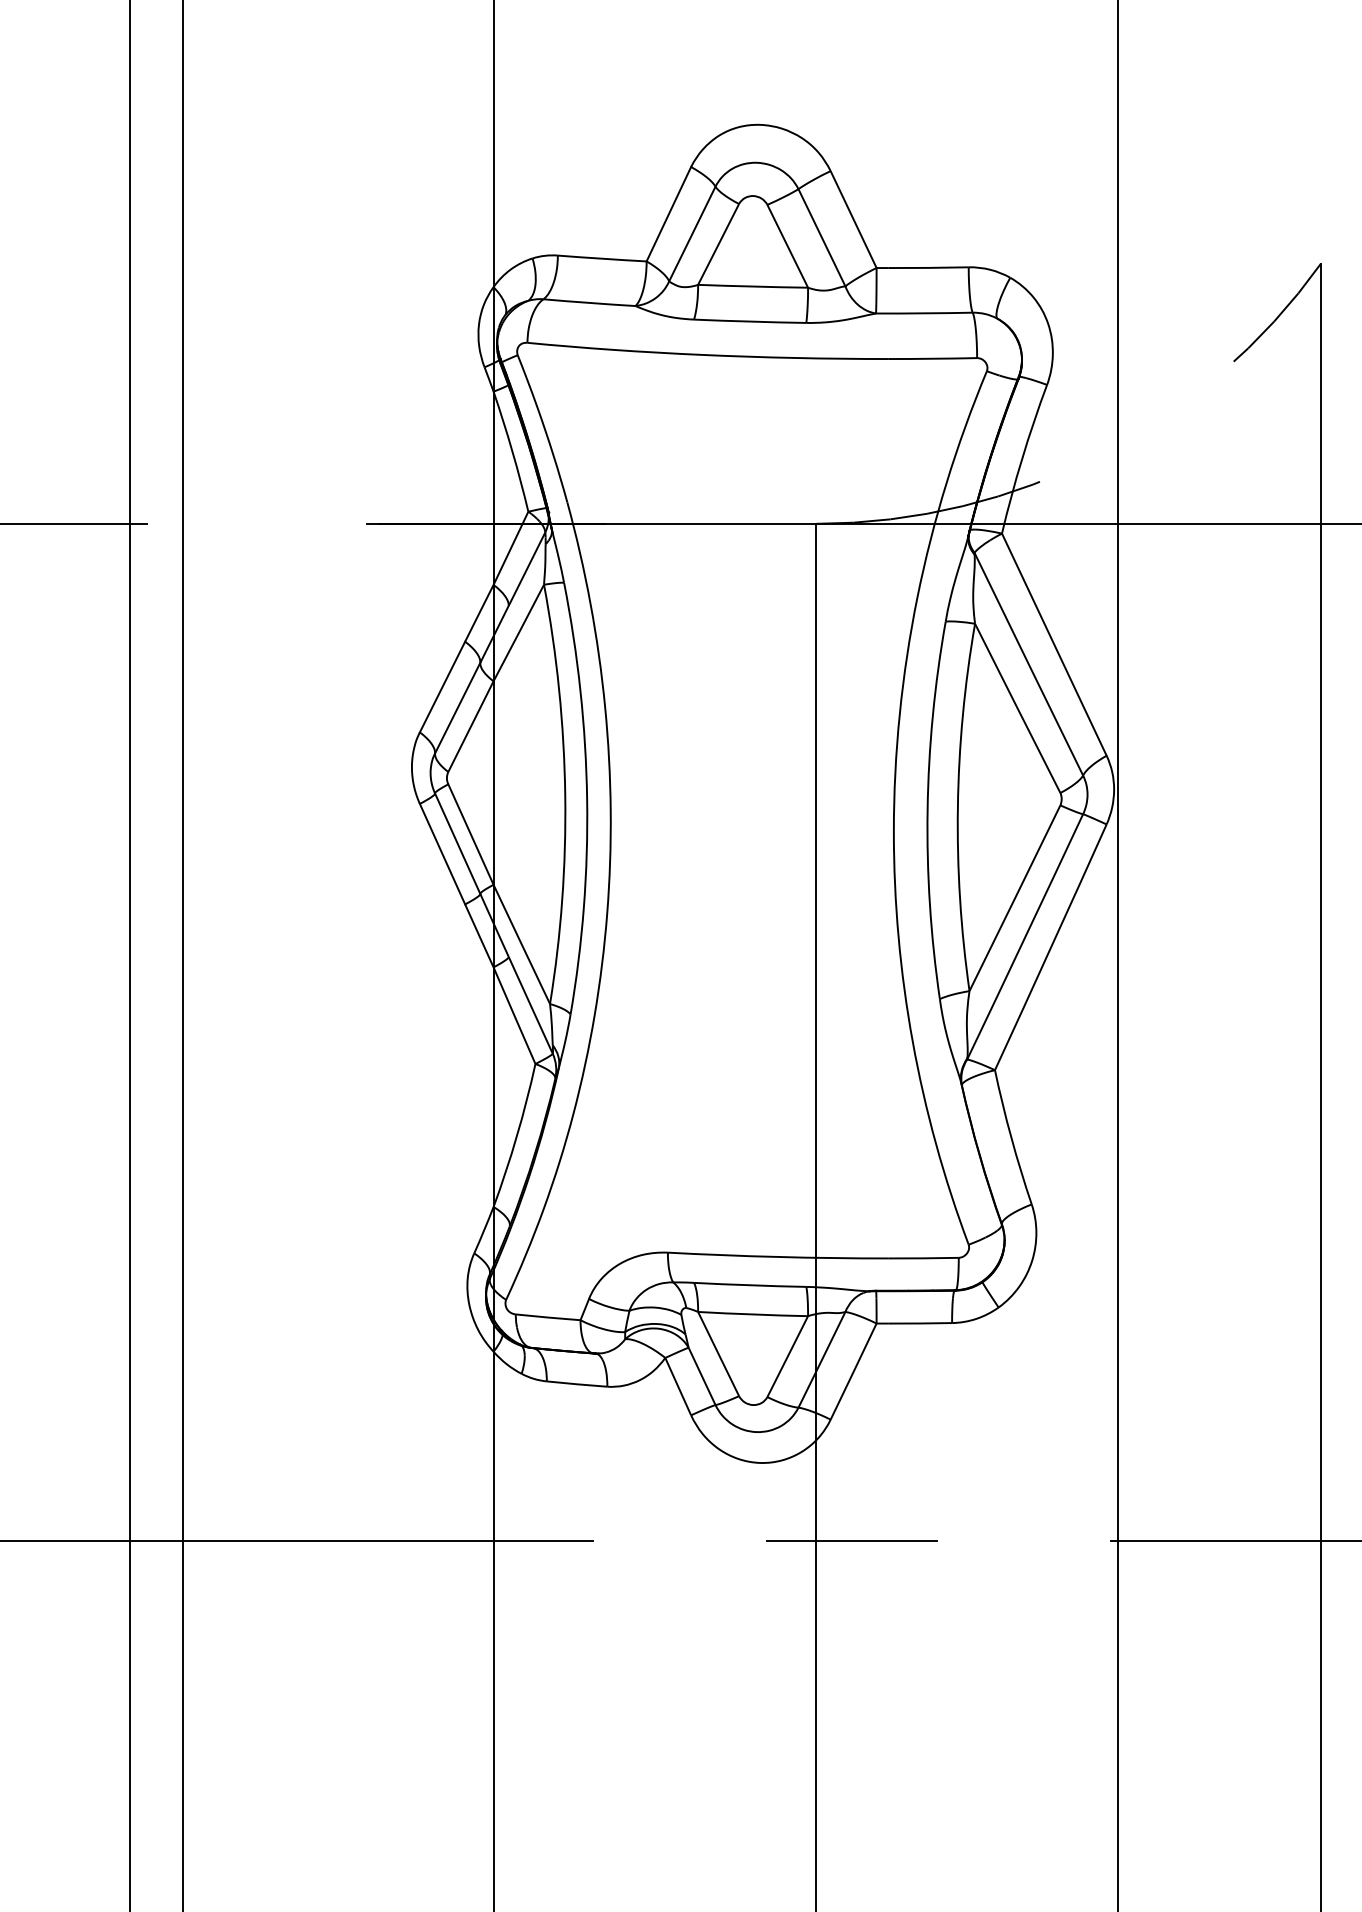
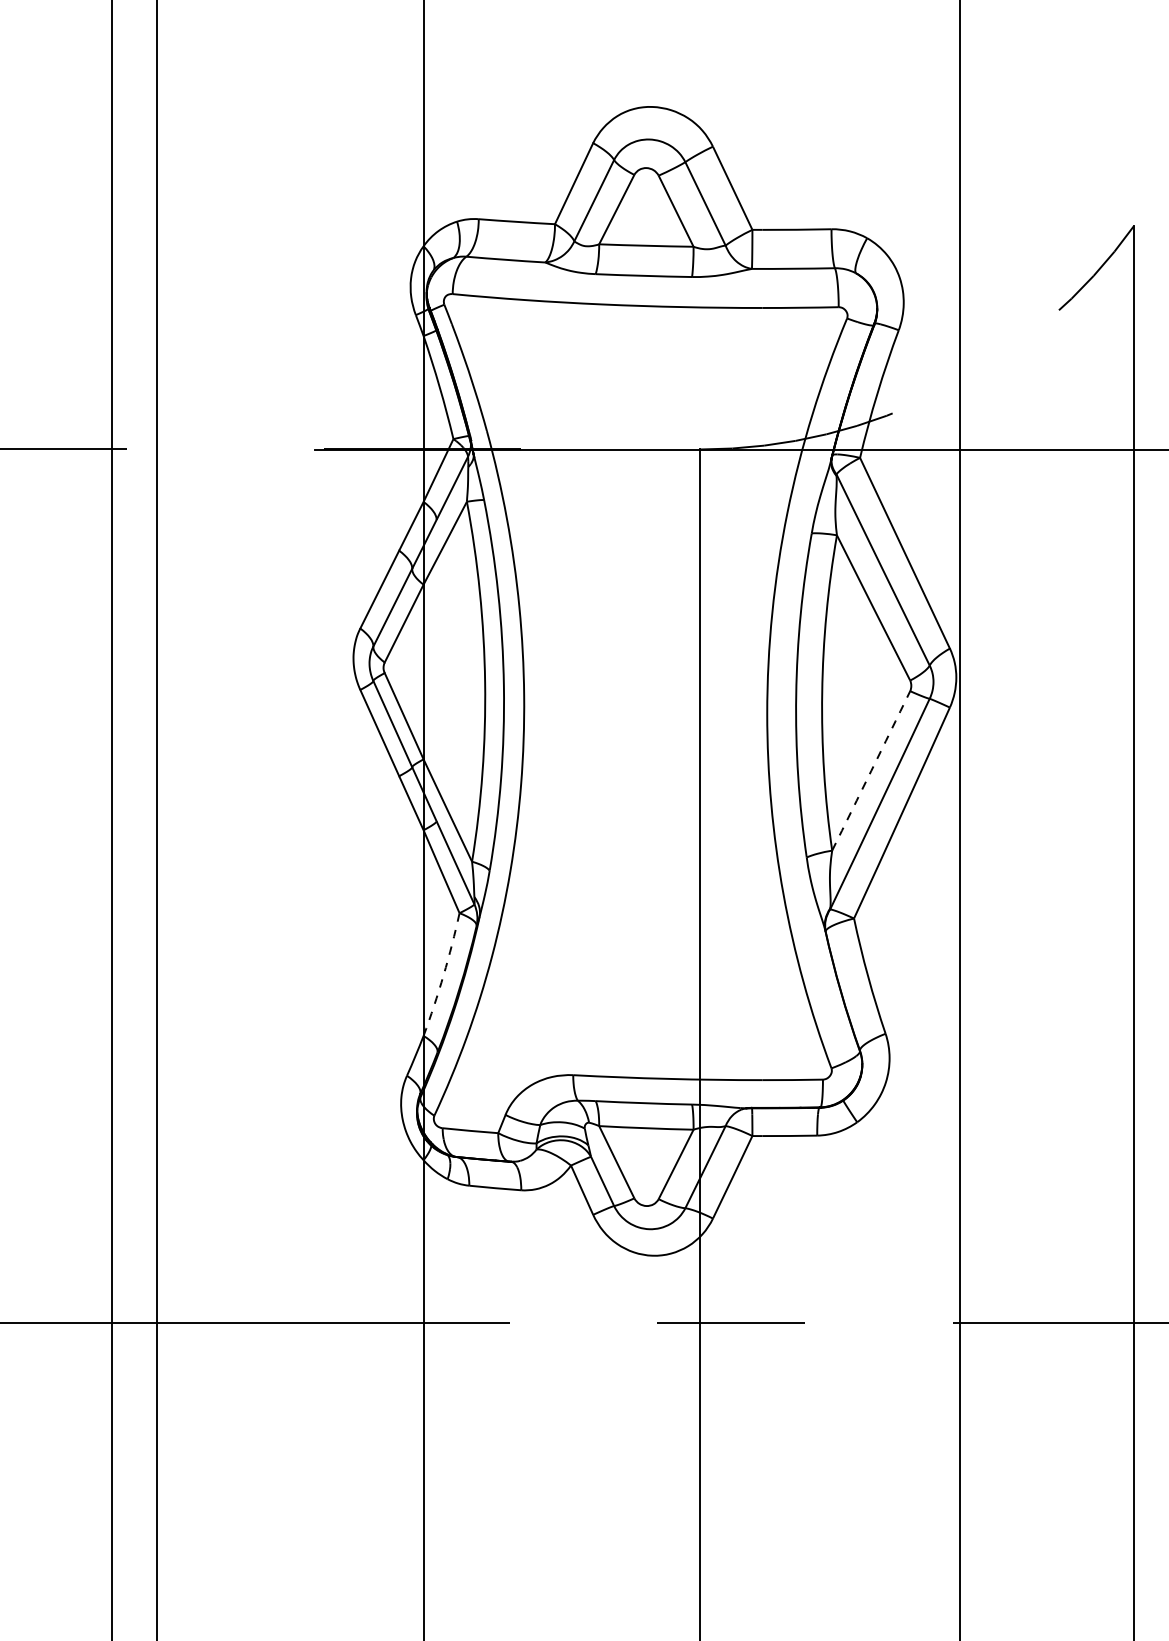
arc: (1015, 898) -> (871, 771), solid -> dashed
arc: (516, 1136) -> (443, 975), solid -> dashed

